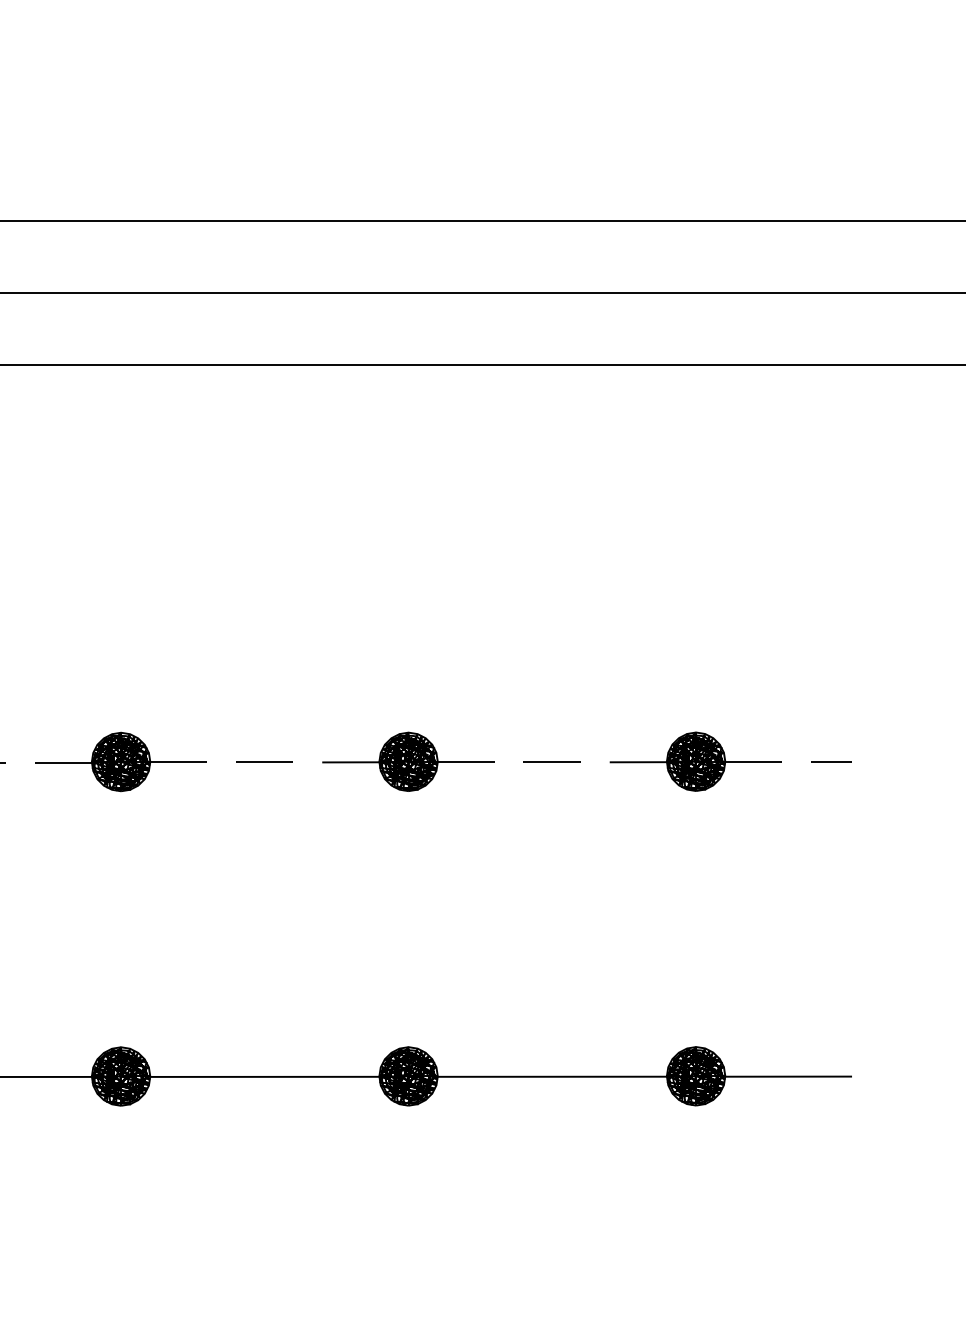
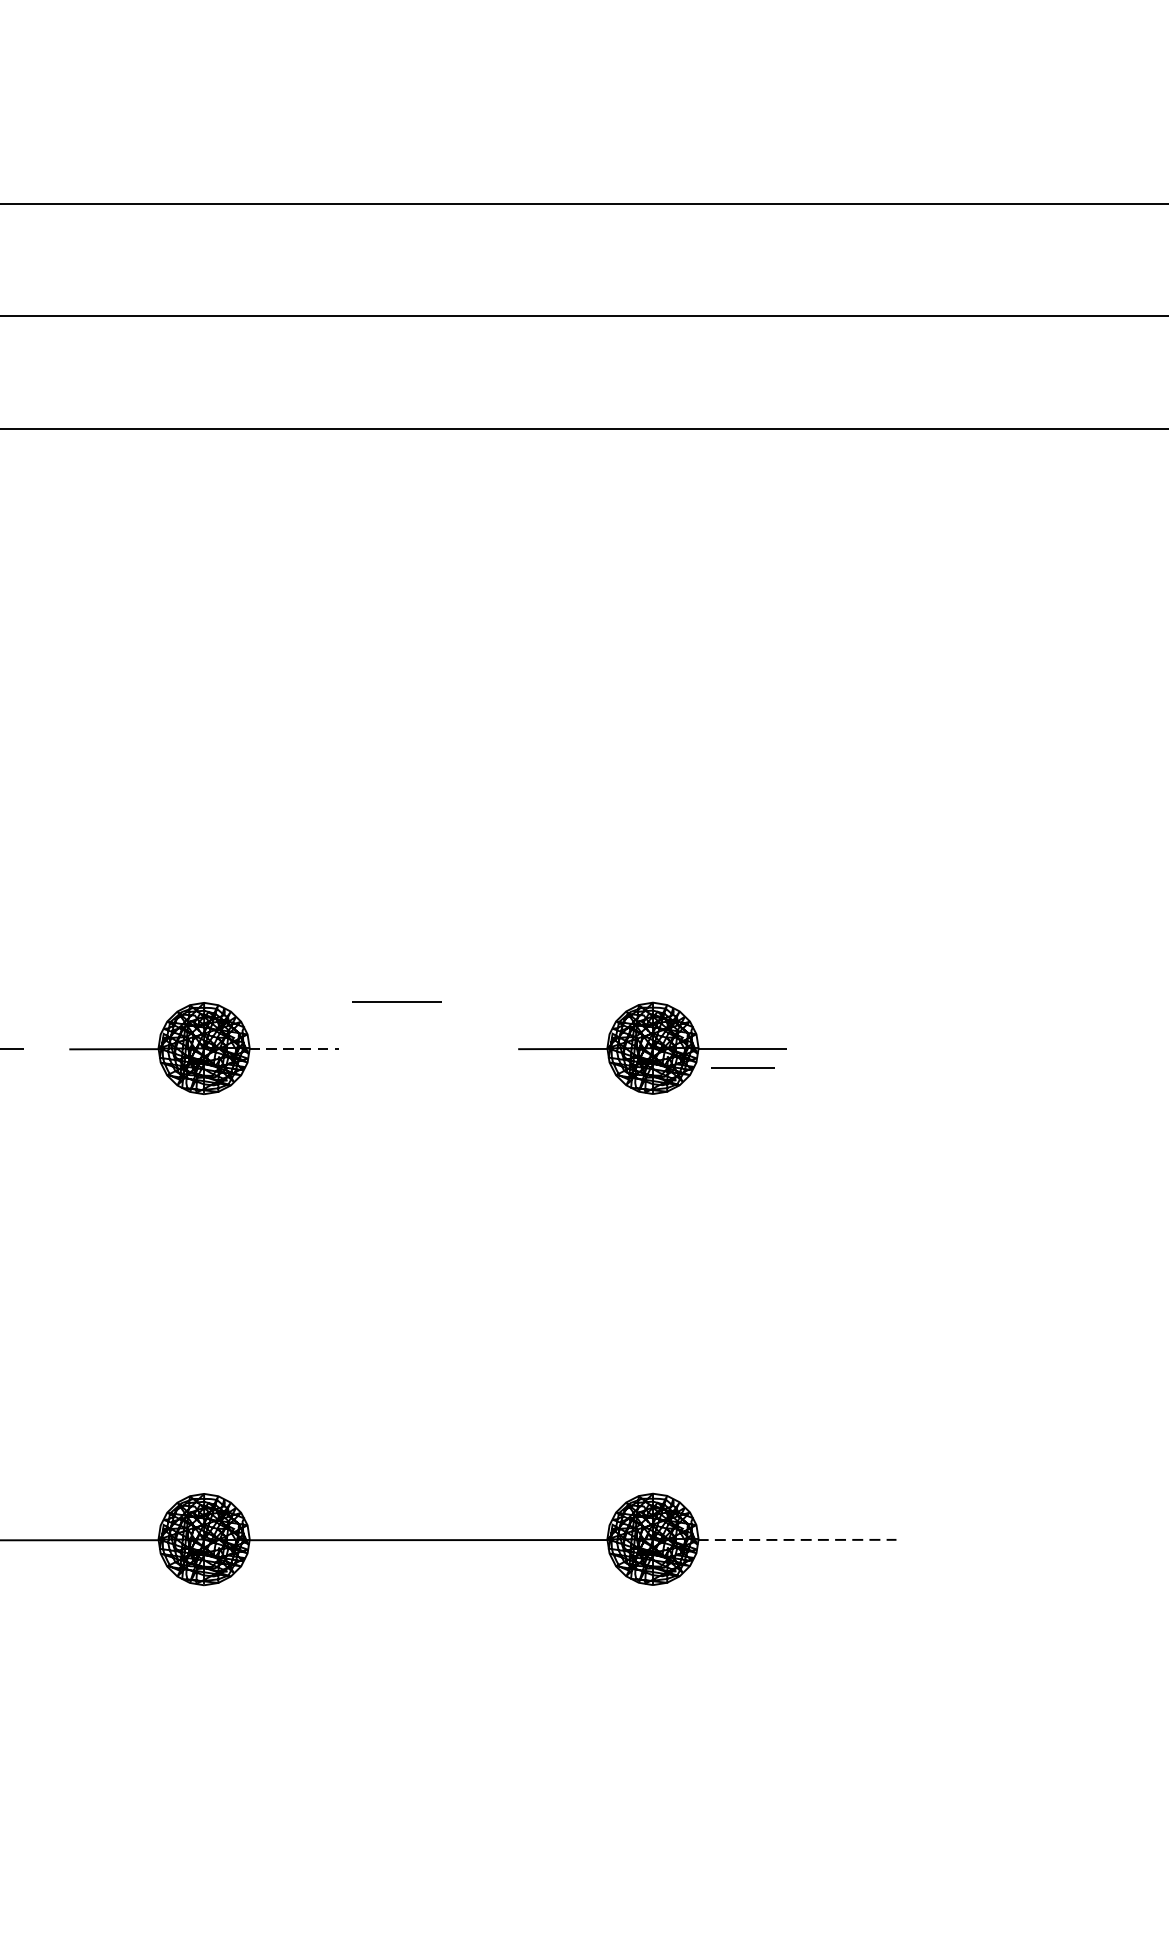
line: (551, 761) -> (396, 1001), moved
line: (831, 761) -> (742, 1066), moved
line: (465, 762) -> (292, 1049), solid -> dashed
line: (788, 1076) -> (797, 1539), solid -> dashed

